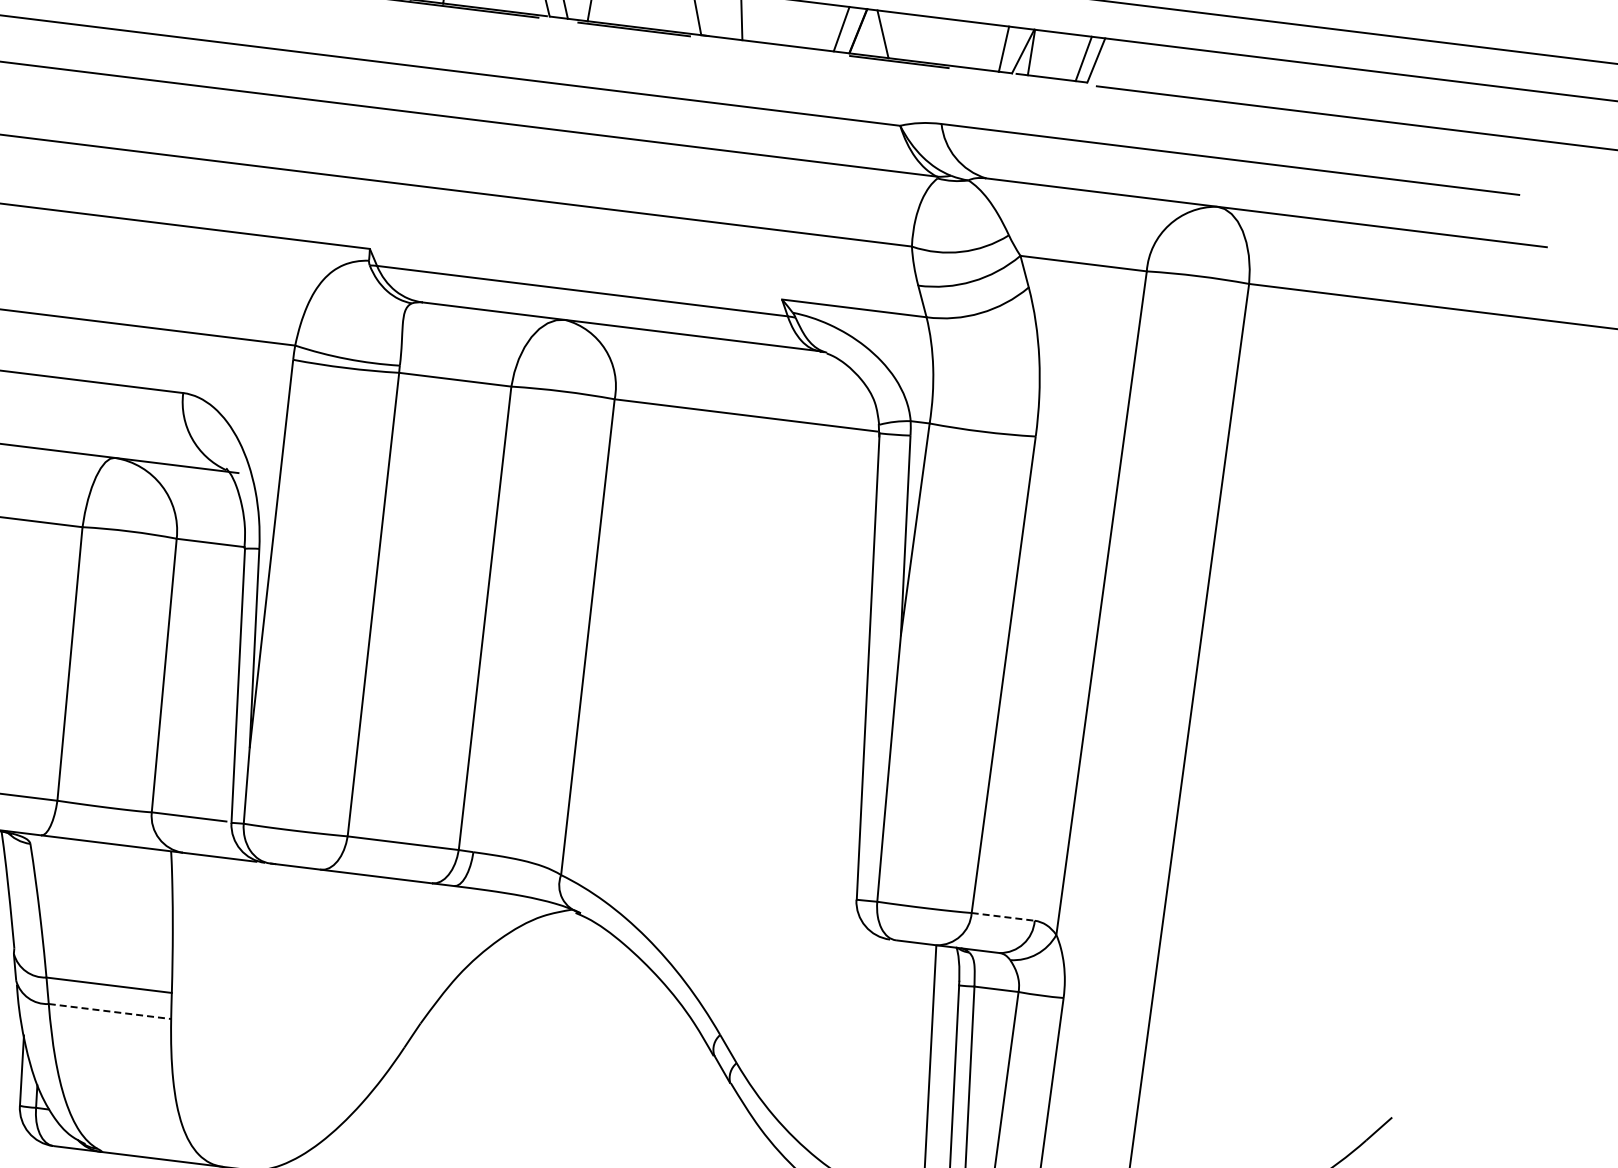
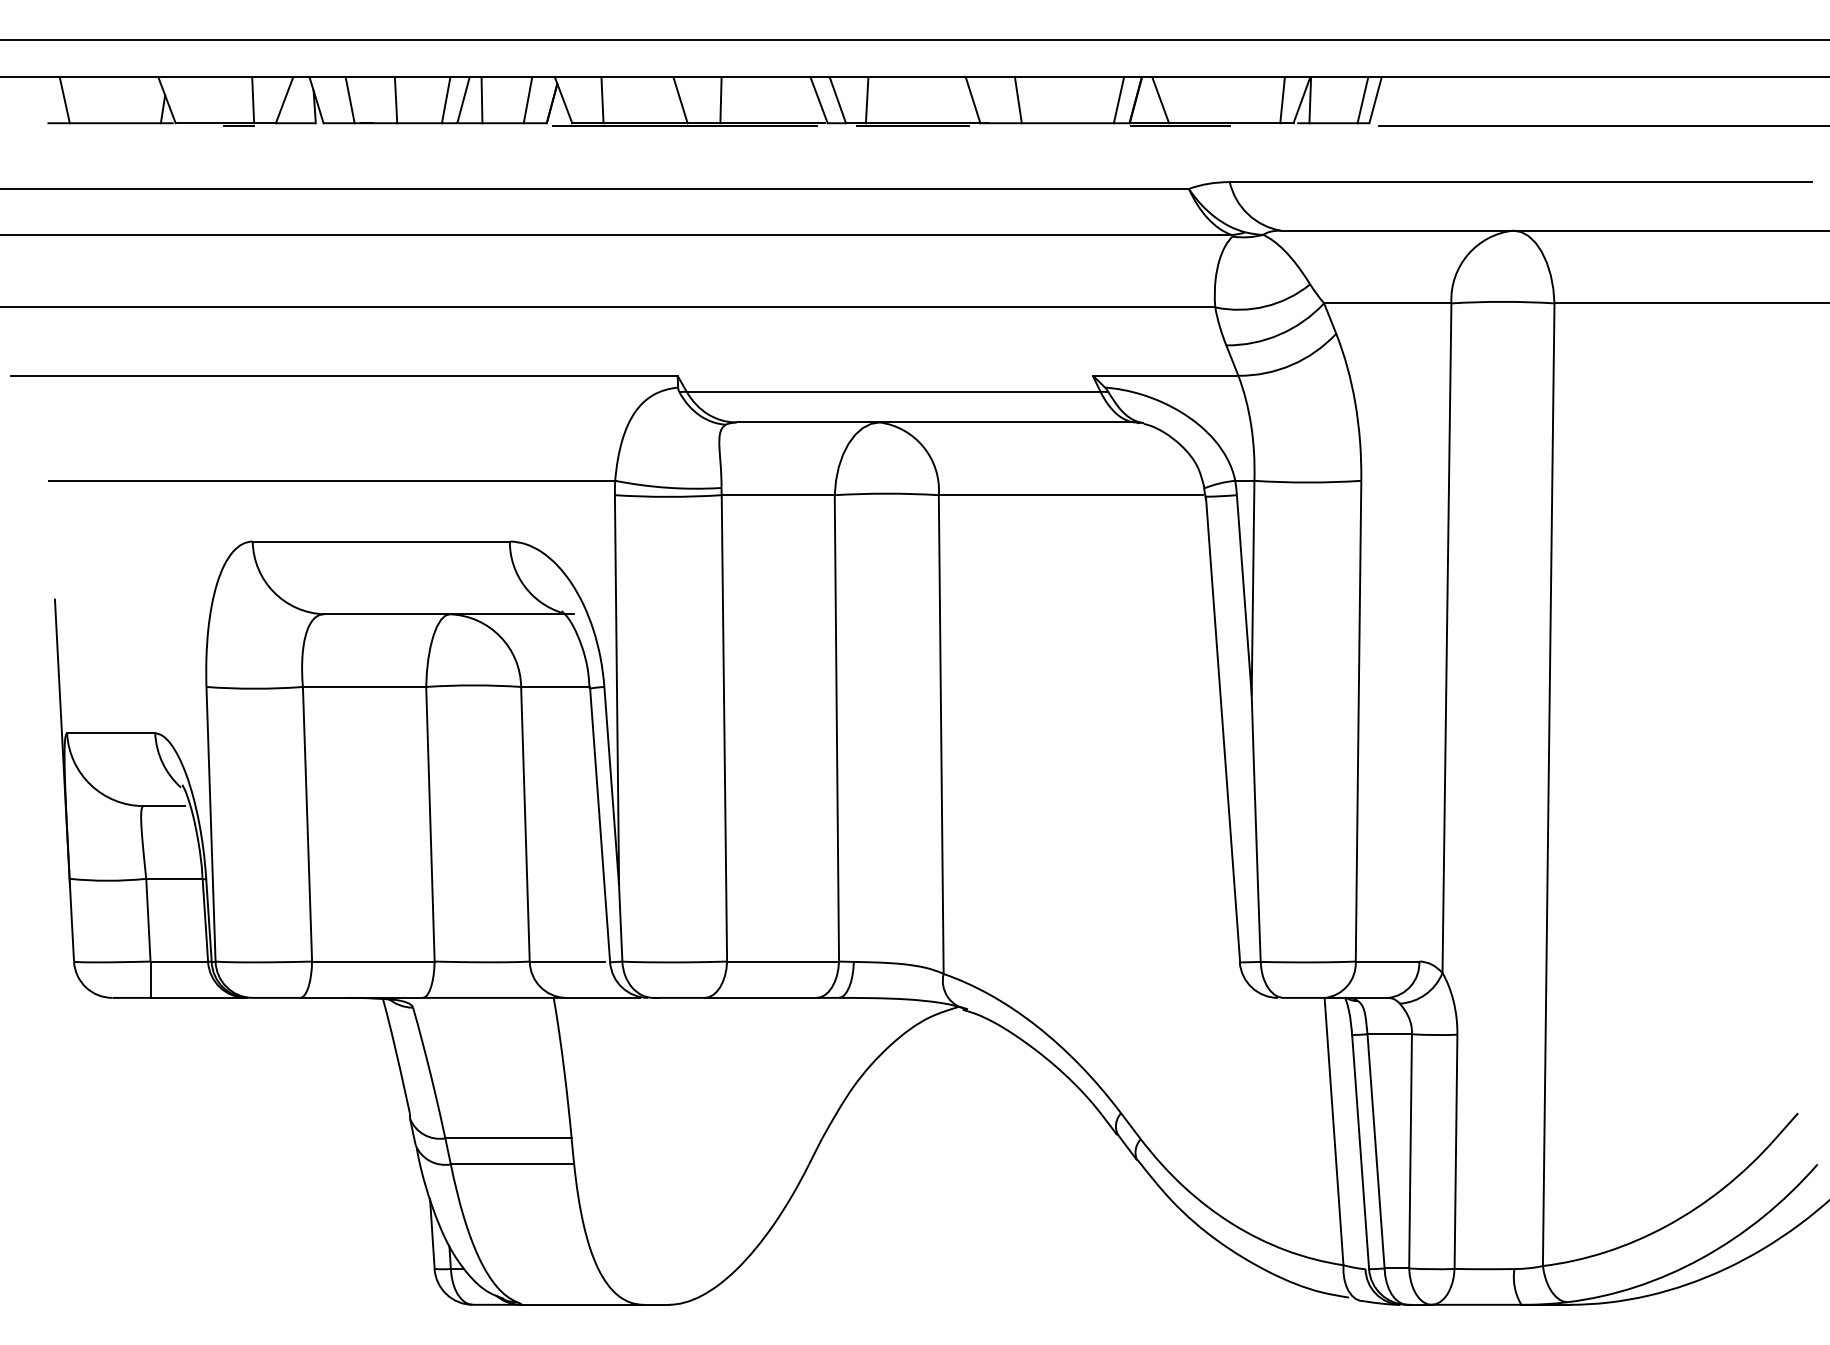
line: (1003, 916) -> (1387, 961), dashed -> solid
line: (109, 1011) -> (512, 1164), dashed -> solid

